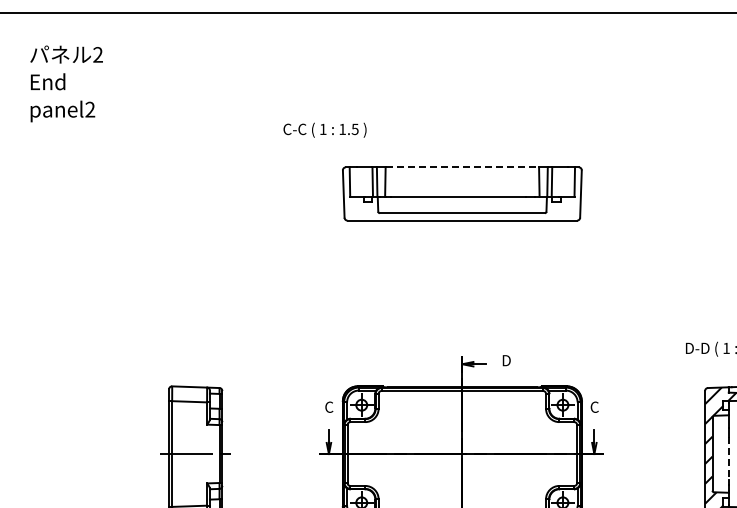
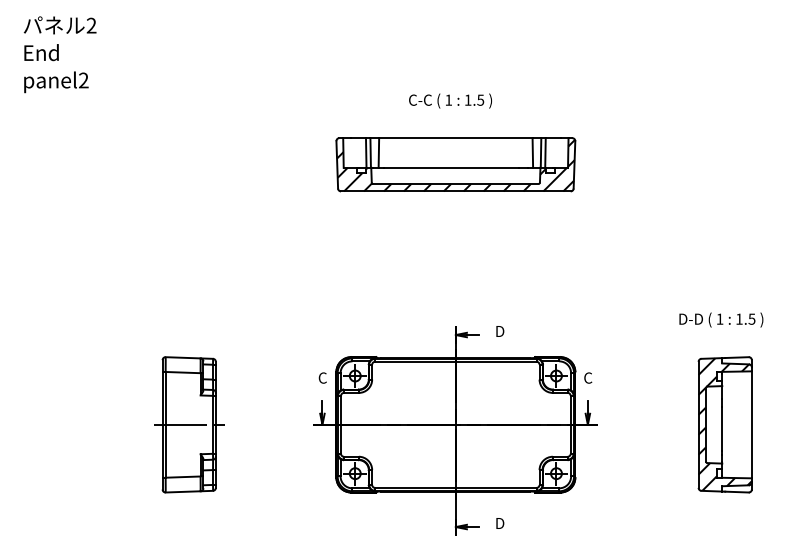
text: (324, 129) -> (450, 100), moved
line: (461, 167) -> (455, 138), dashed -> solid
hatch: (462, 194) -> (456, 165), added
line: (728, 458) -> (722, 429), dashed -> solid

